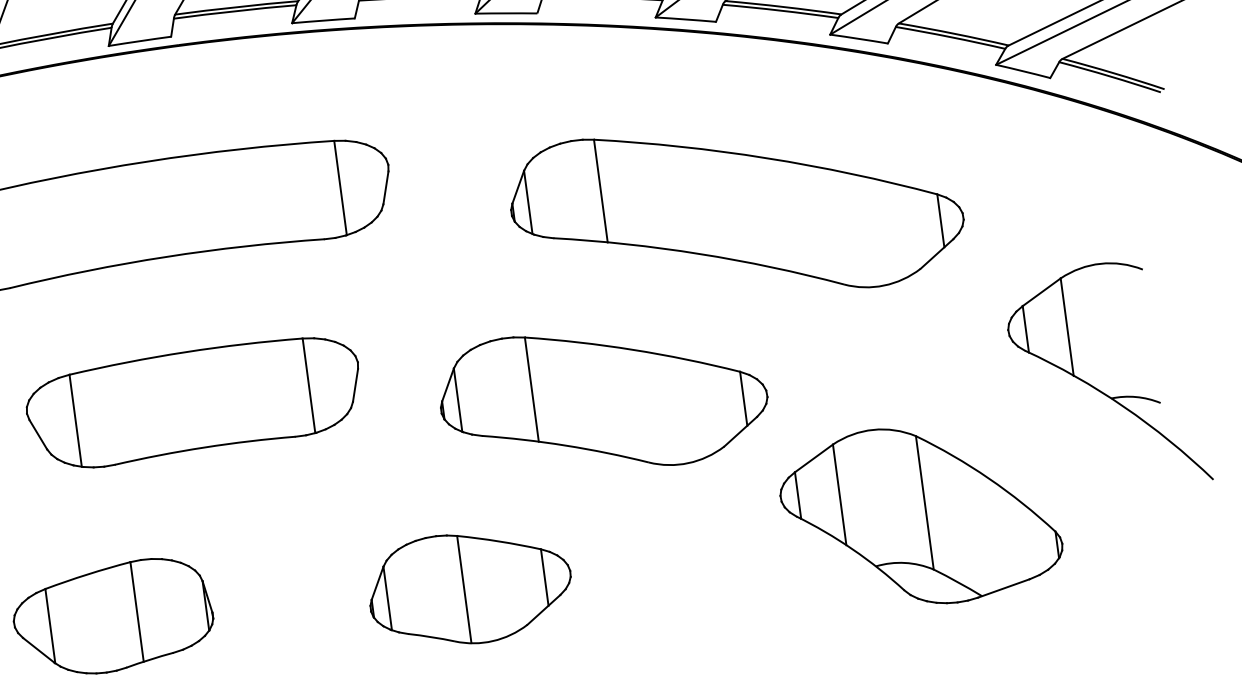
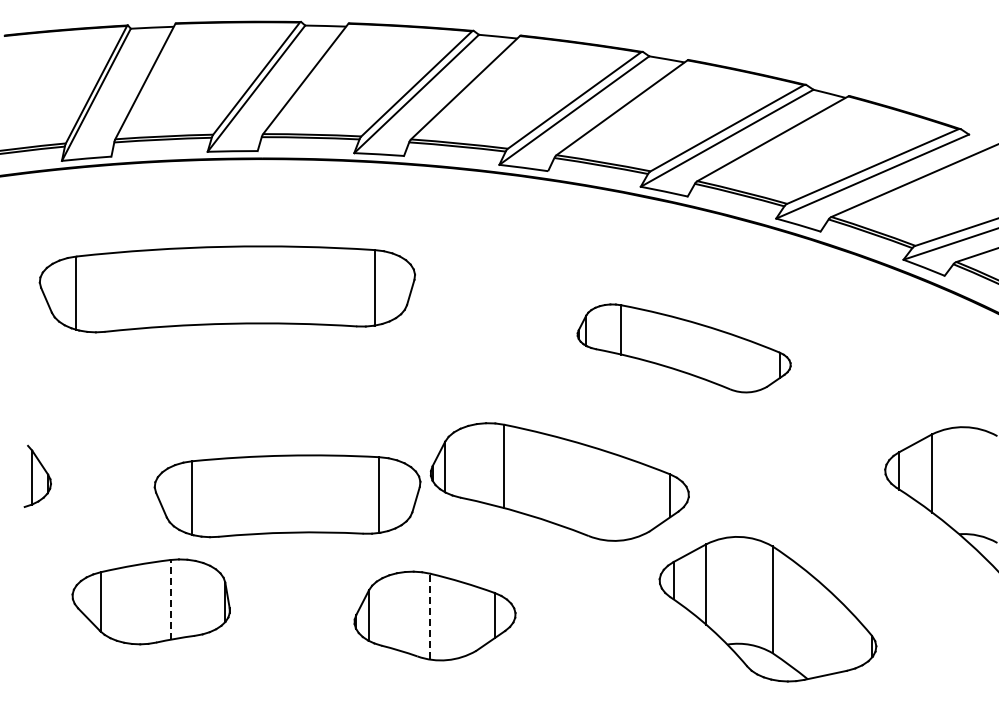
part: (736, 212) -> (683, 348), size x0.6
part: (194, 402) -> (287, 496), moved
part: (920, 515) -> (767, 609), moved
line: (464, 589) -> (430, 616), solid -> dashed
line: (136, 611) -> (170, 599), solid -> dashed

